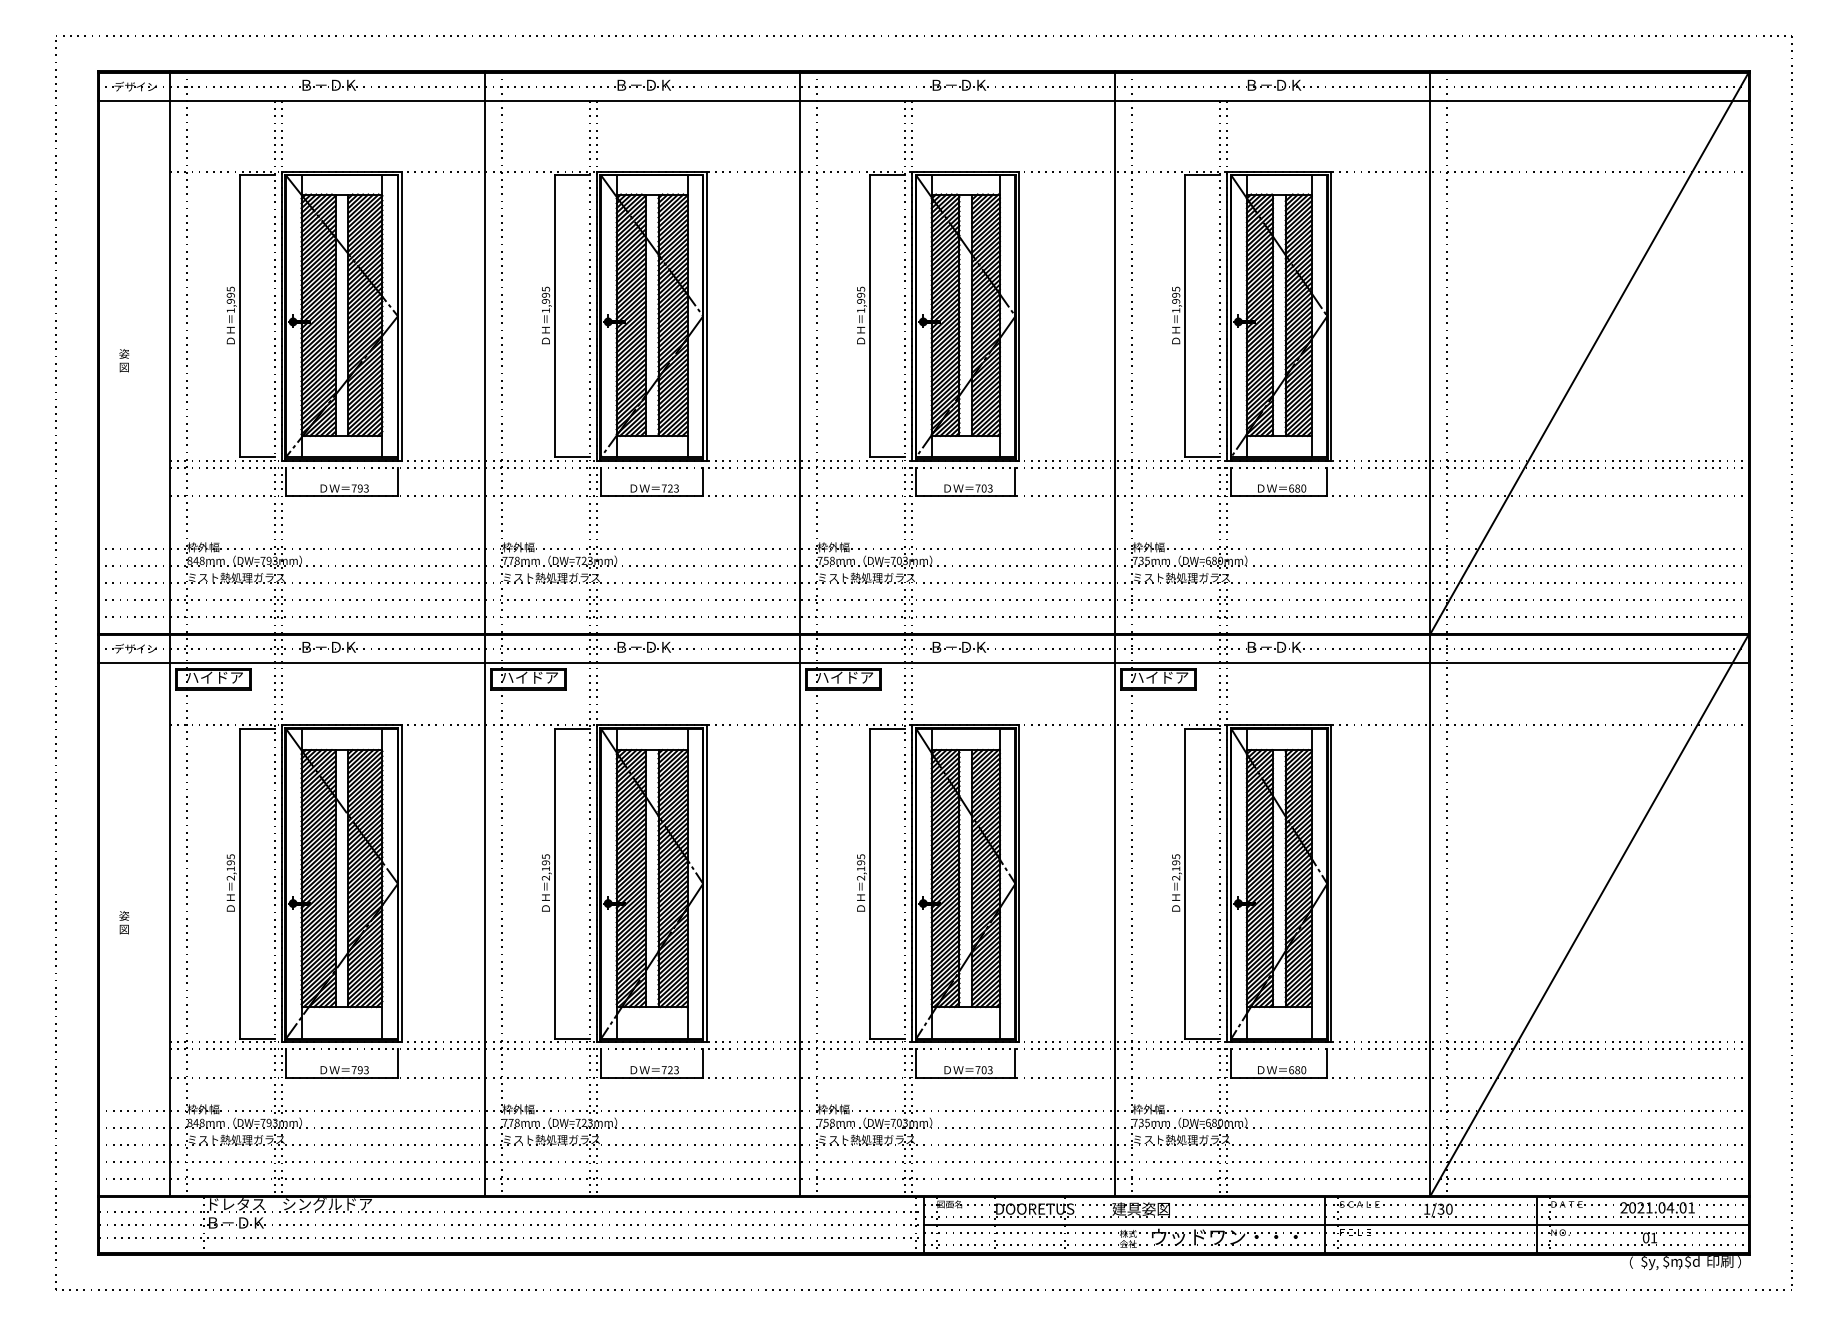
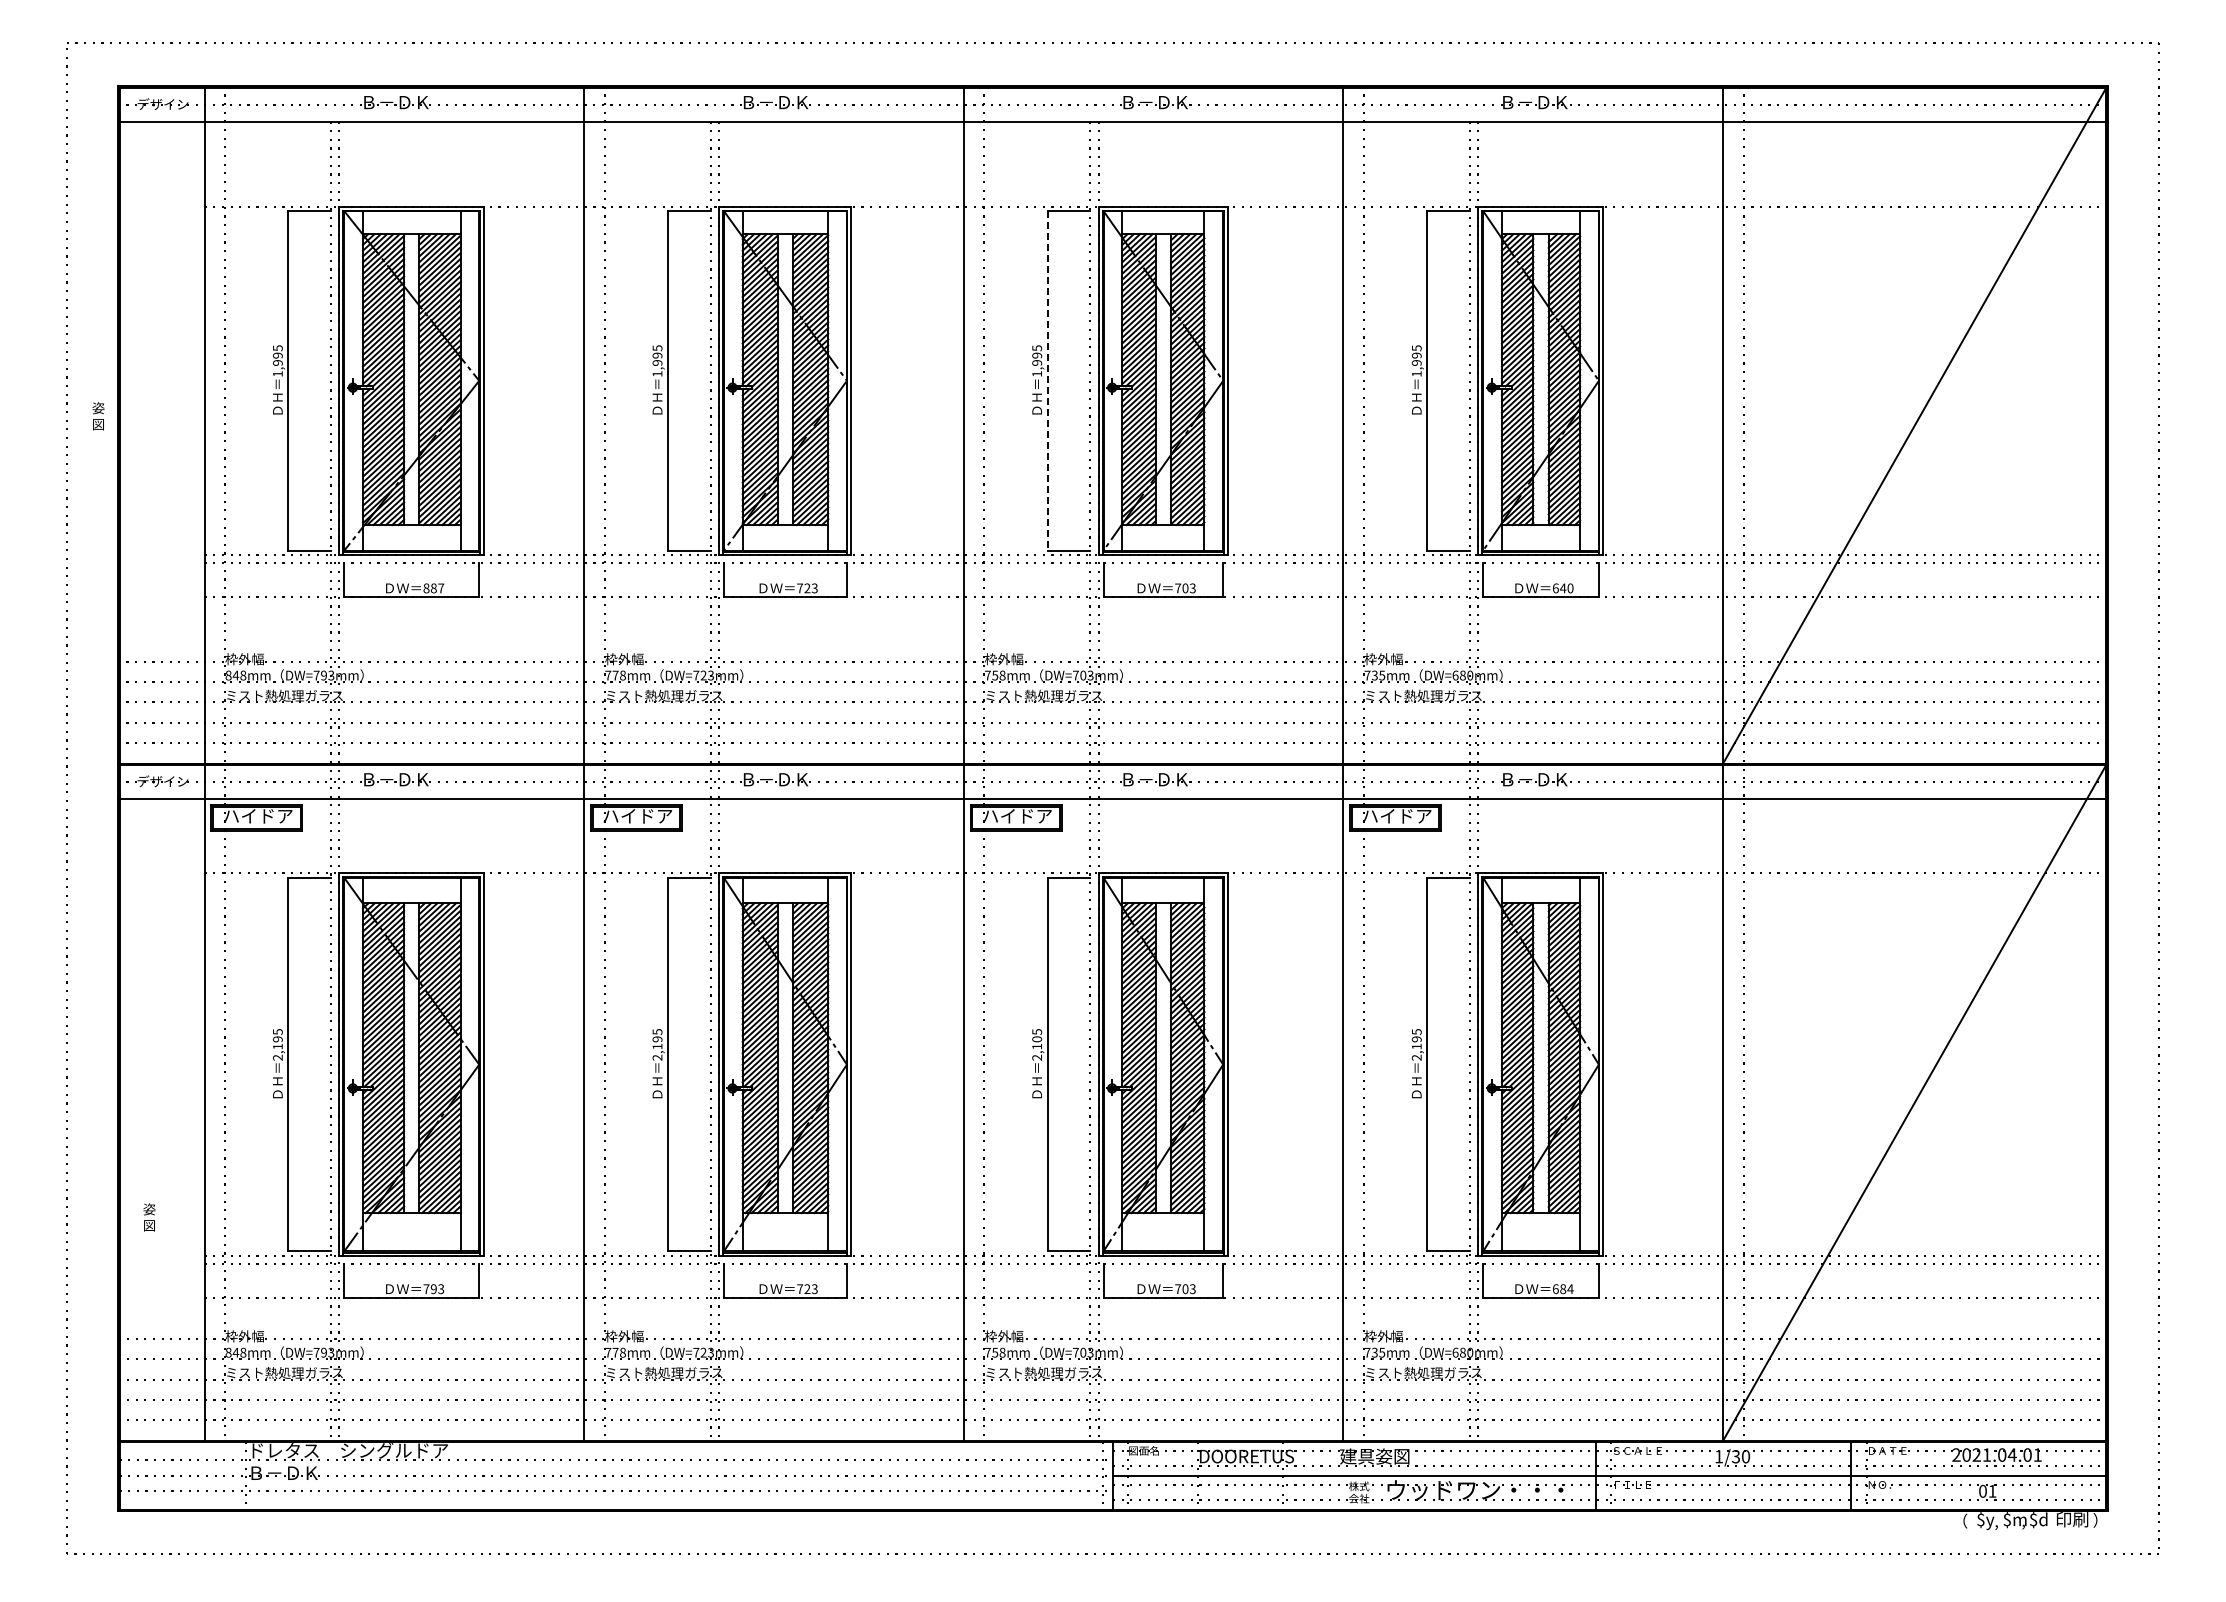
line: (869, 315) -> (1047, 380), solid -> dashed
text: (124, 360) -> (98, 416), moved
text: (360, 488) -> (433, 588), 793 -> 887
text: (1297, 488) -> (1562, 588), 680 -> 640
text: (861, 862) -> (1037, 1039), 2,195 -> 2,105
text: (124, 922) -> (149, 1217), moved
text: (1303, 1070) -> (1570, 1289), 680 -> 684

